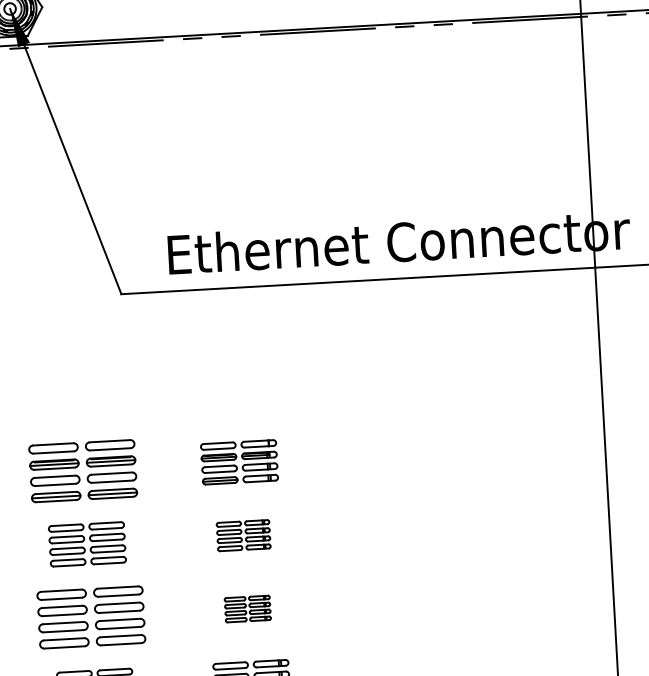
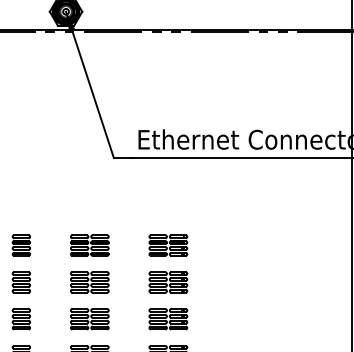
part: (82, 470) -> (89, 245), size x0.71
part: (243, 535) -> (168, 282), size x1.43
part: (247, 609) -> (168, 319), size x1.67
part: (90, 618) -> (89, 319), size x0.71

